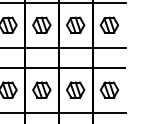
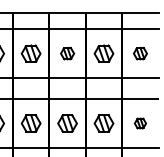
part: (41, 25) -> (67, 53), size x0.7
part: (109, 25) -> (140, 53), size x0.7
part: (109, 90) -> (140, 123), size x0.6

